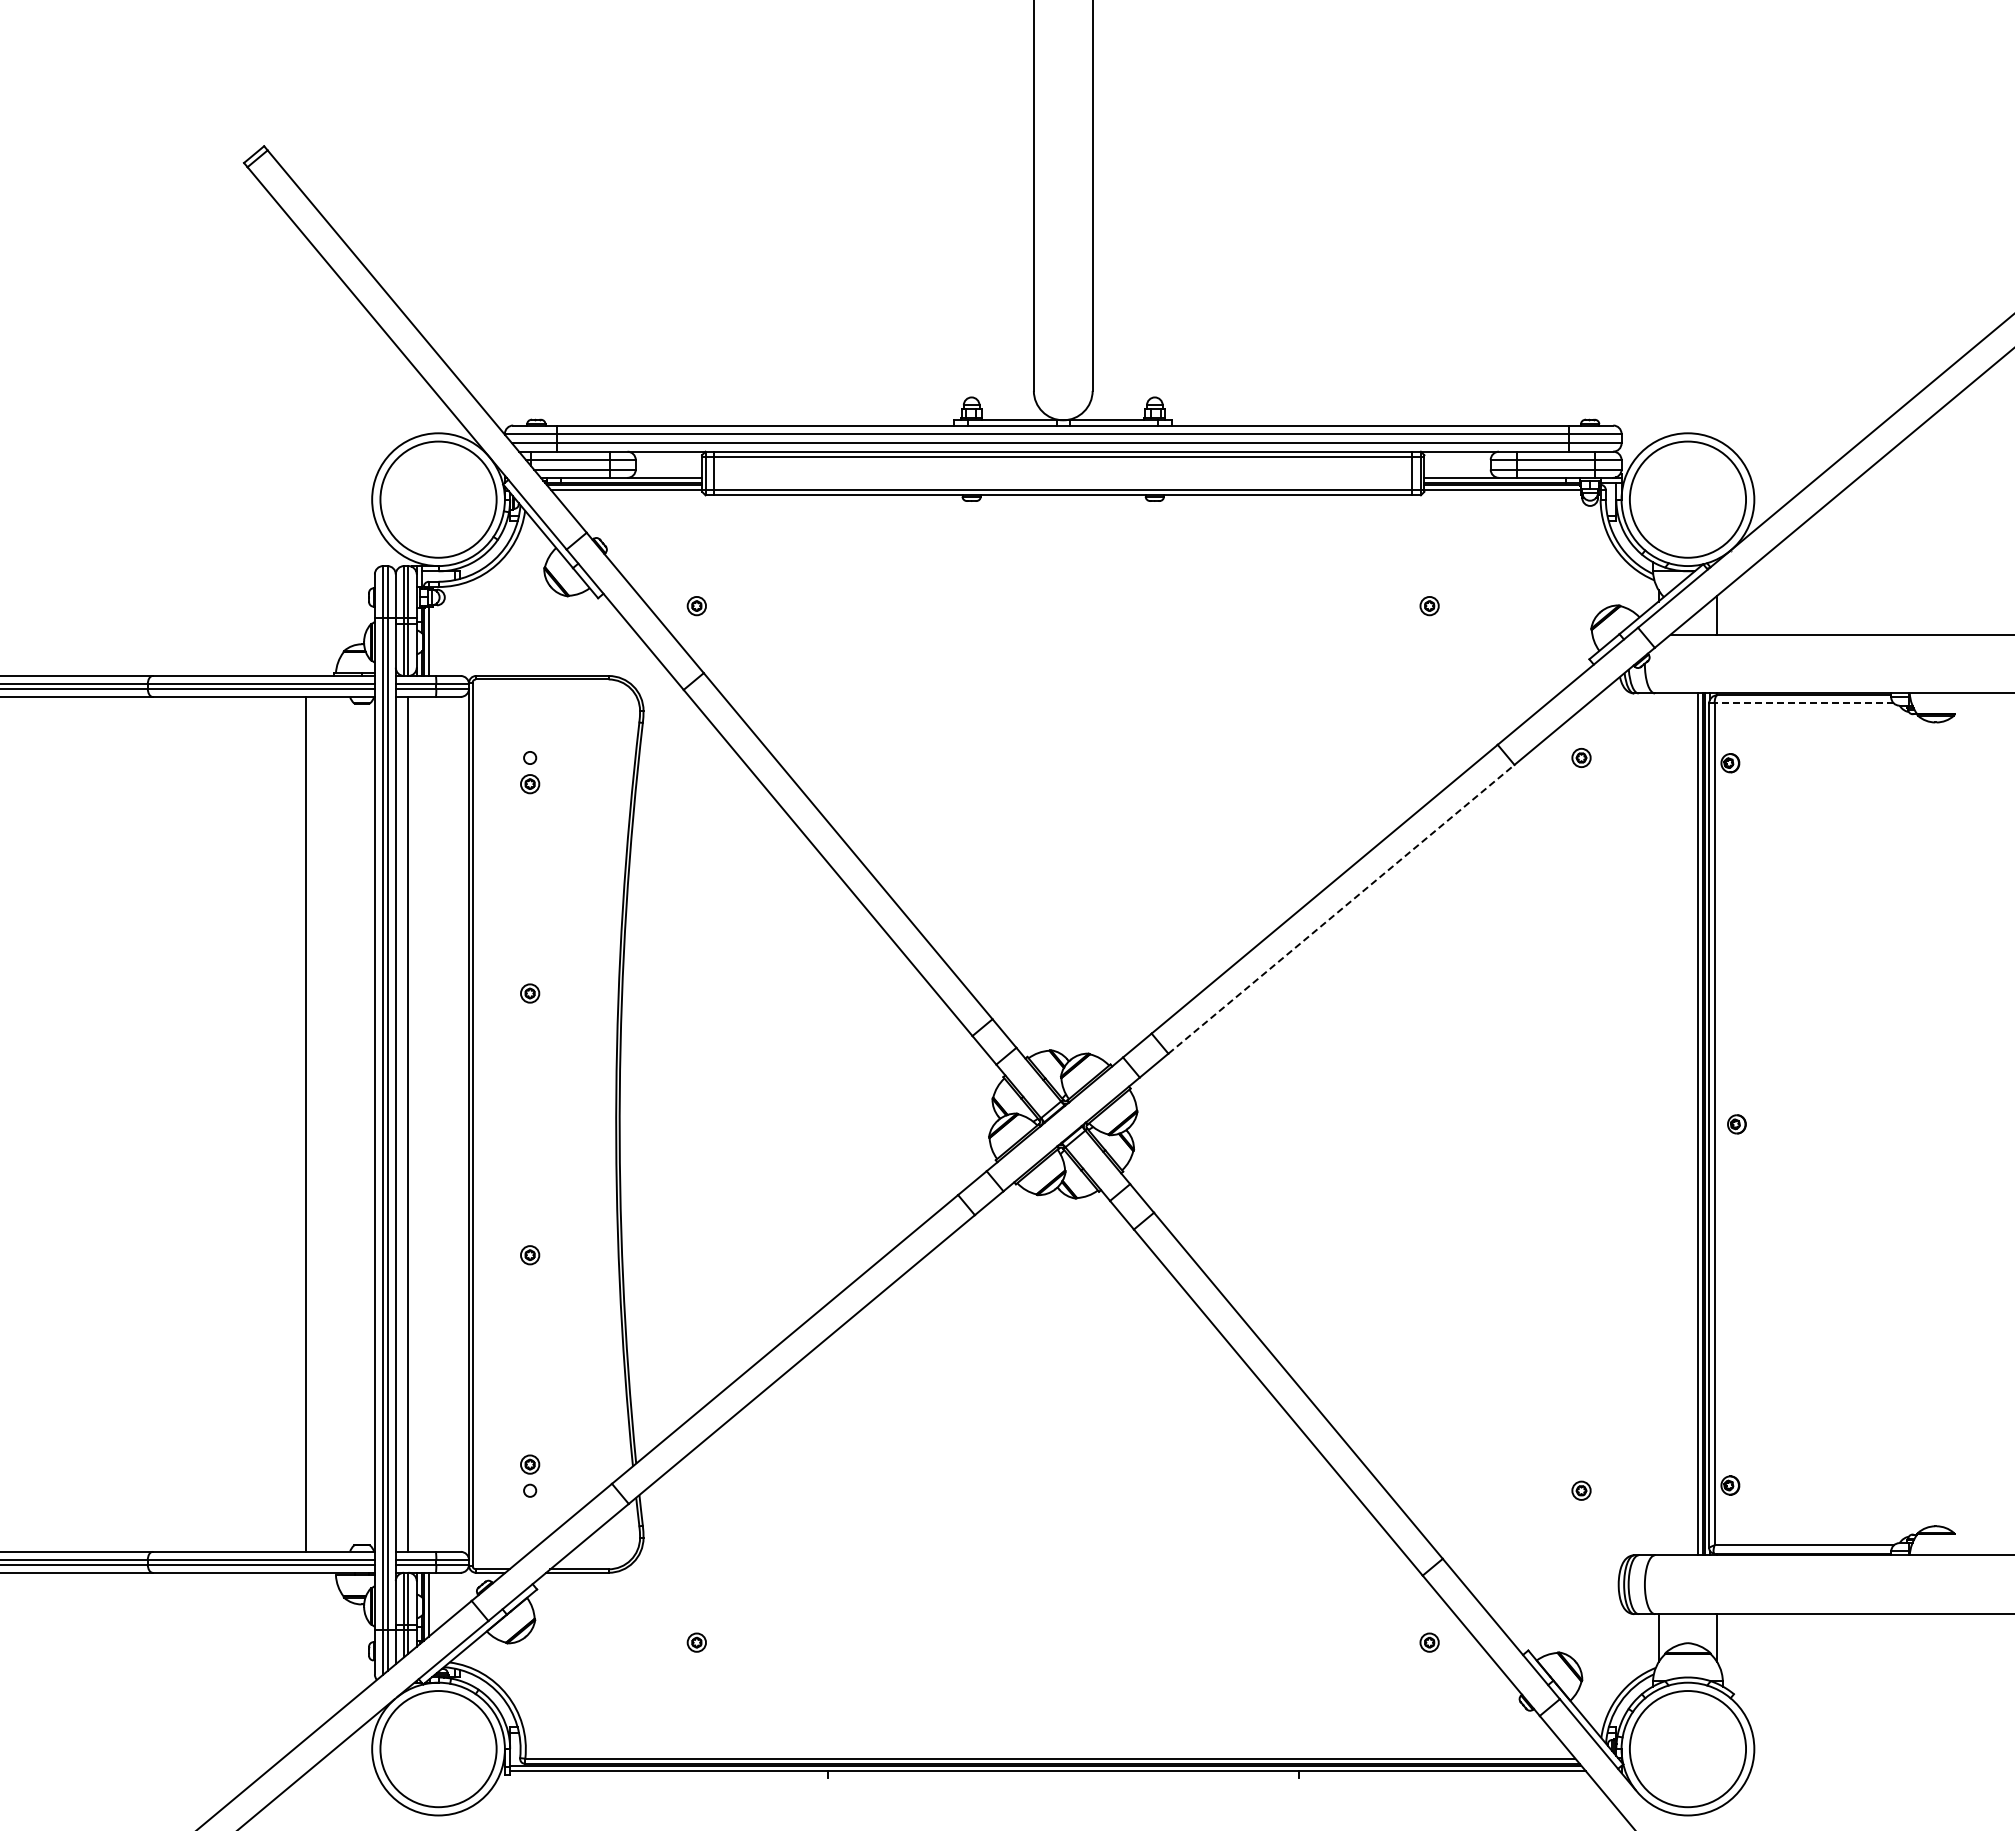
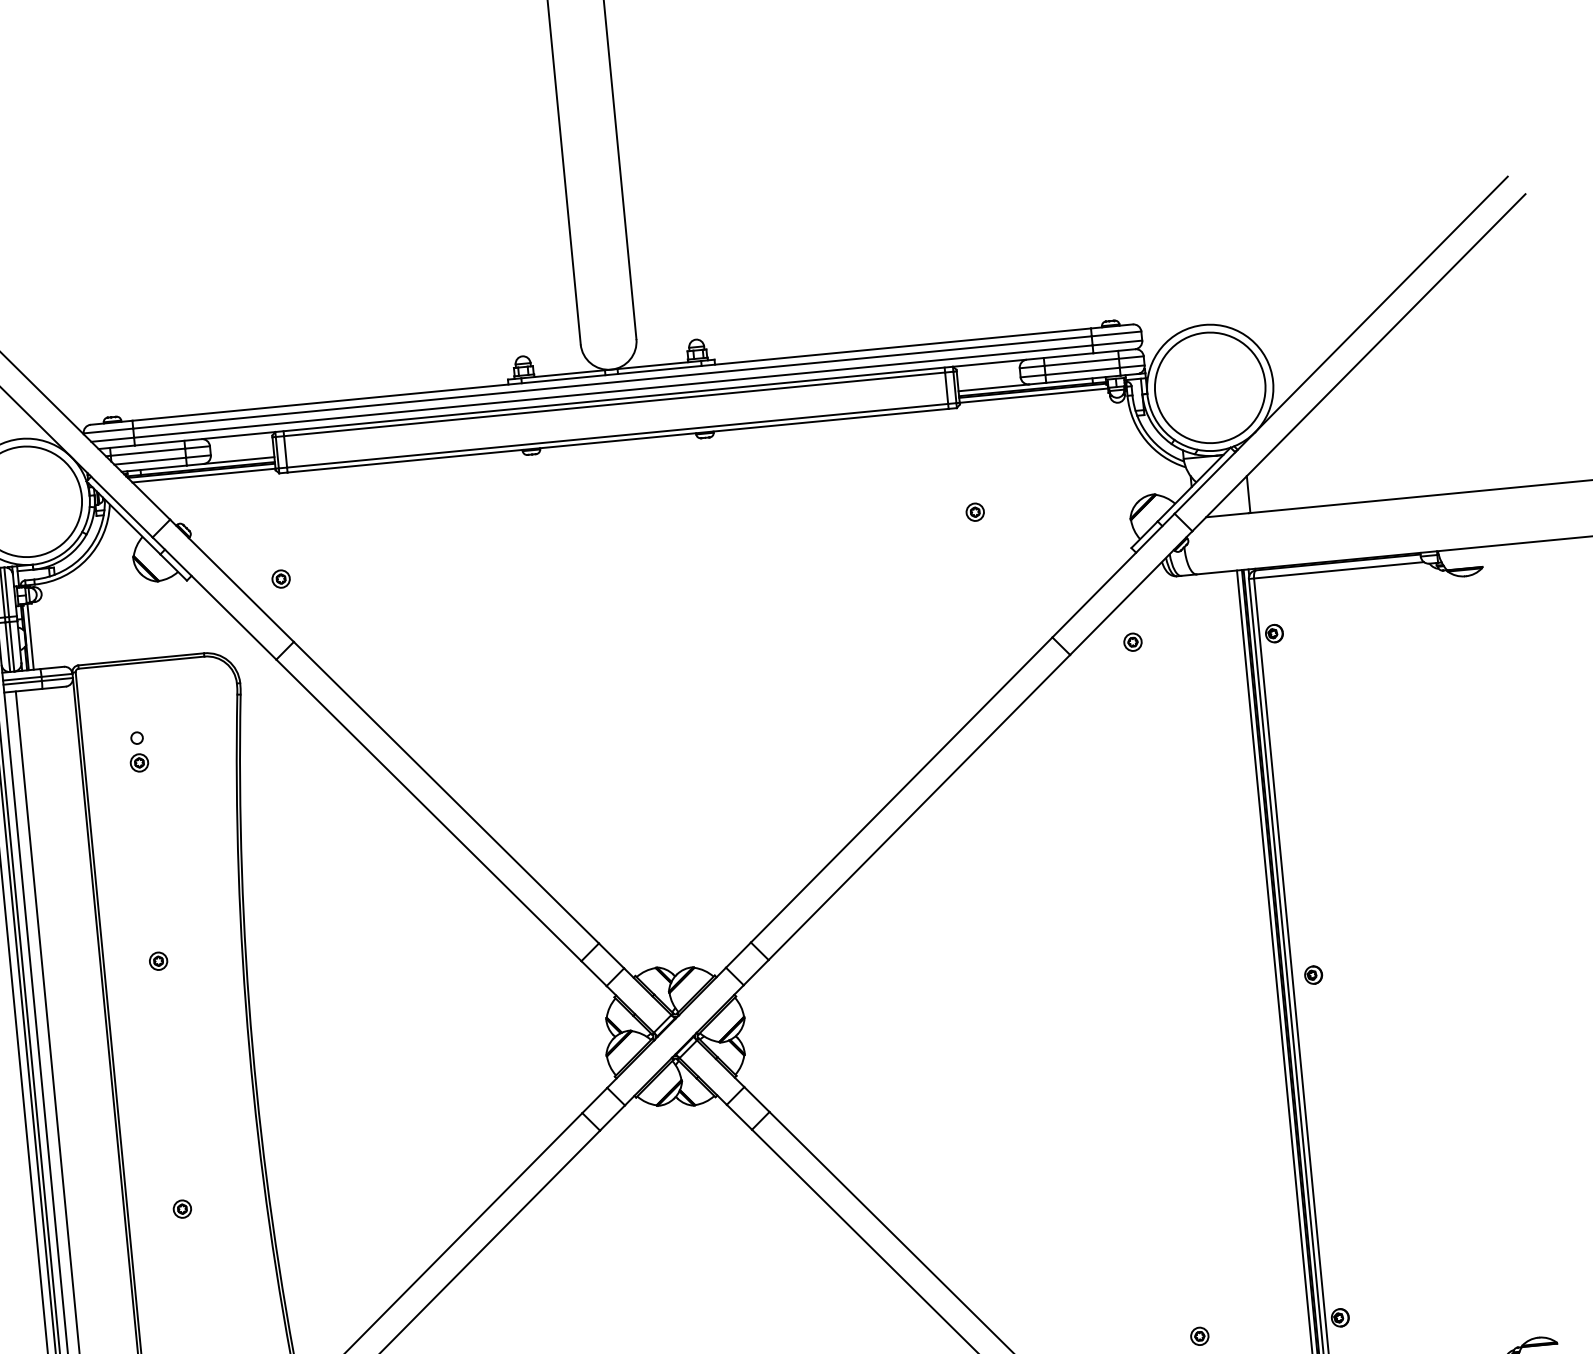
line: (1804, 703) -> (1339, 570), dashed -> solid
line: (1341, 909) -> (919, 807), dashed -> solid

